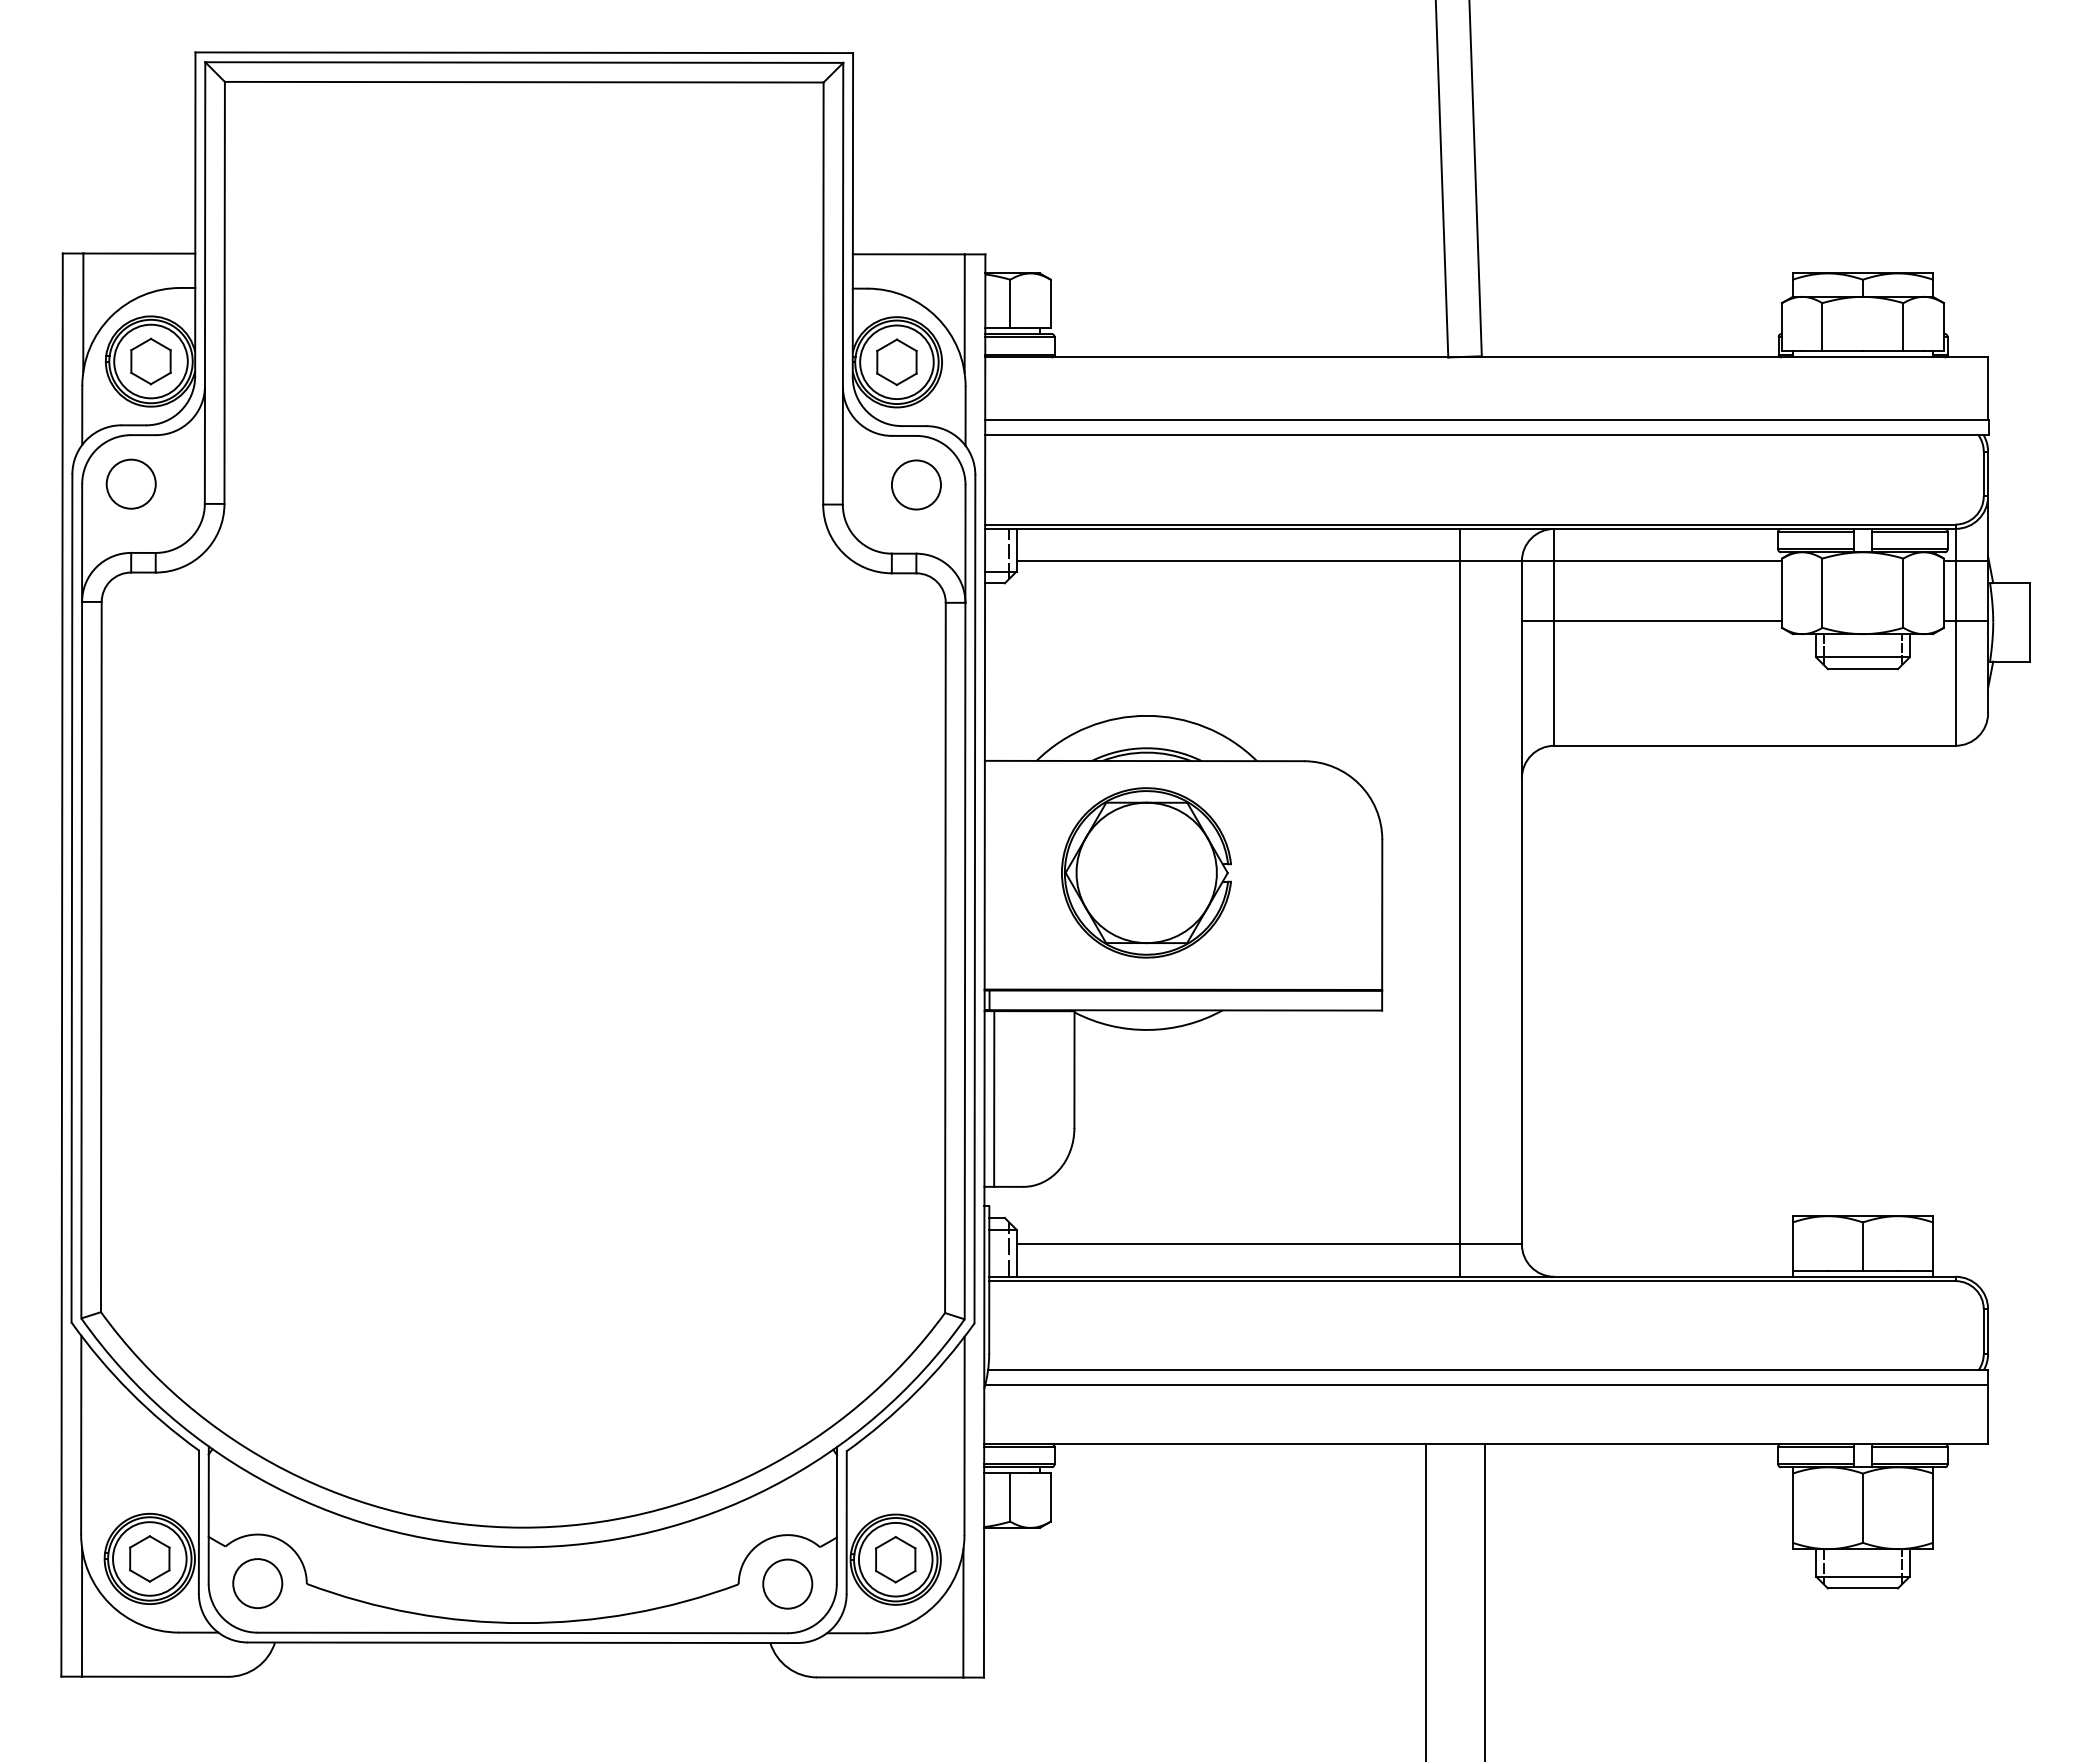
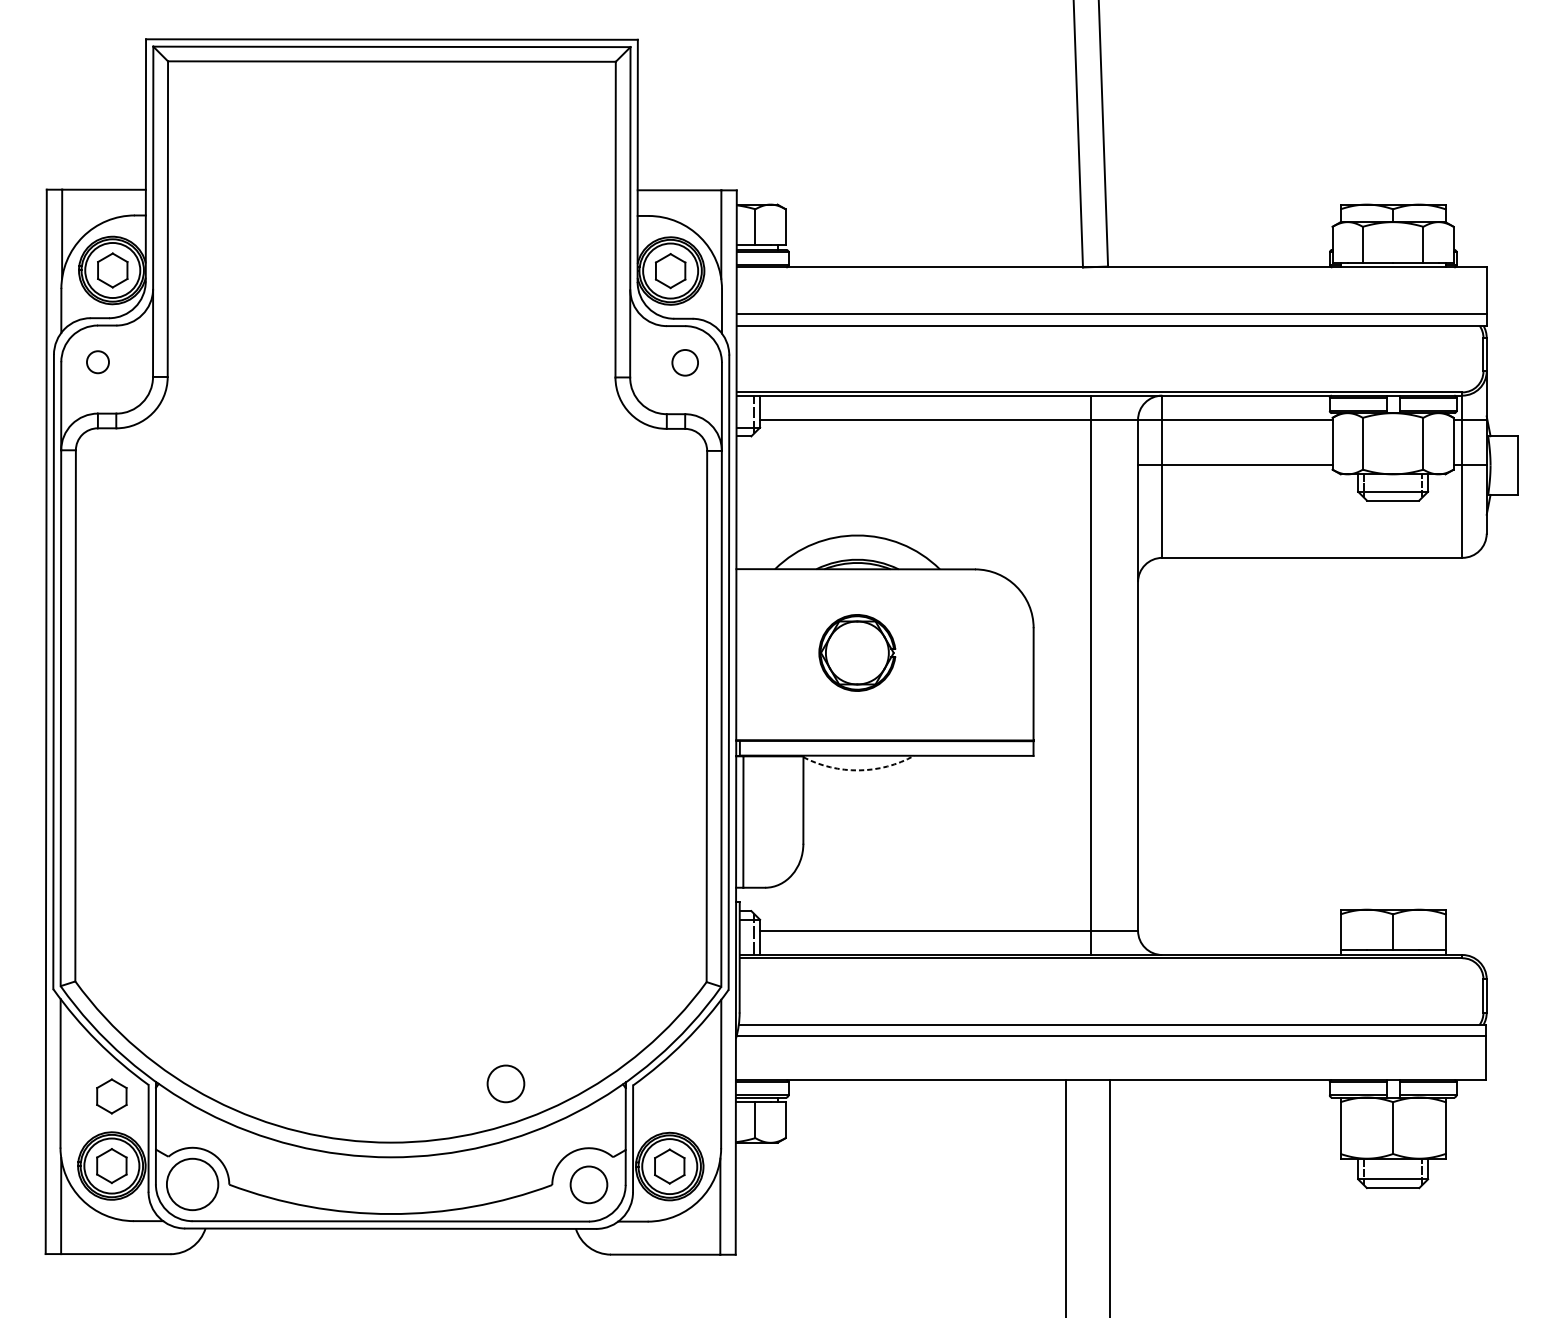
circle: (130, 483) -> (97, 361), size x0.6
circle: (915, 484) -> (684, 362), size x0.7
part: (1146, 872) -> (857, 652), size x0.6
arc: (1148, 1029) -> (858, 770), solid -> dashed
circle: (676, 1448) -> (505, 1083), added
part: (149, 1465) -> (111, 1096), added
circle: (257, 1583) -> (192, 1184), size x1.4

